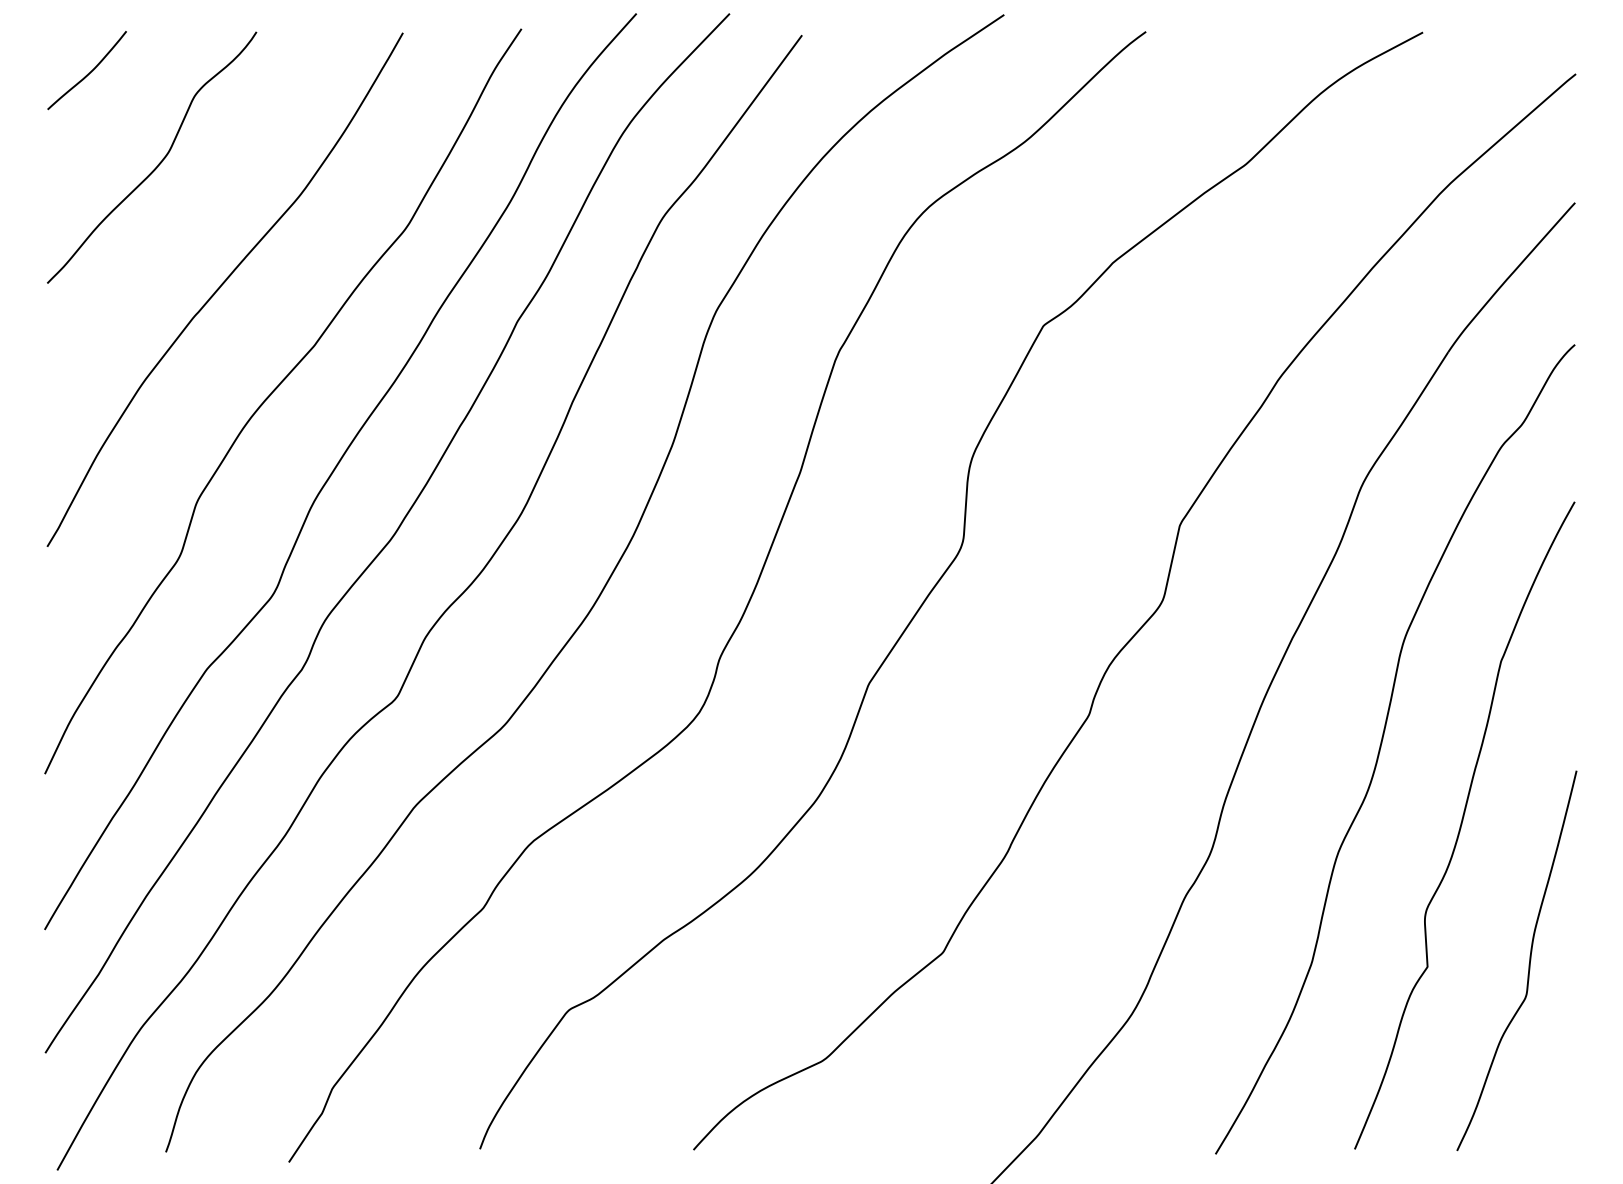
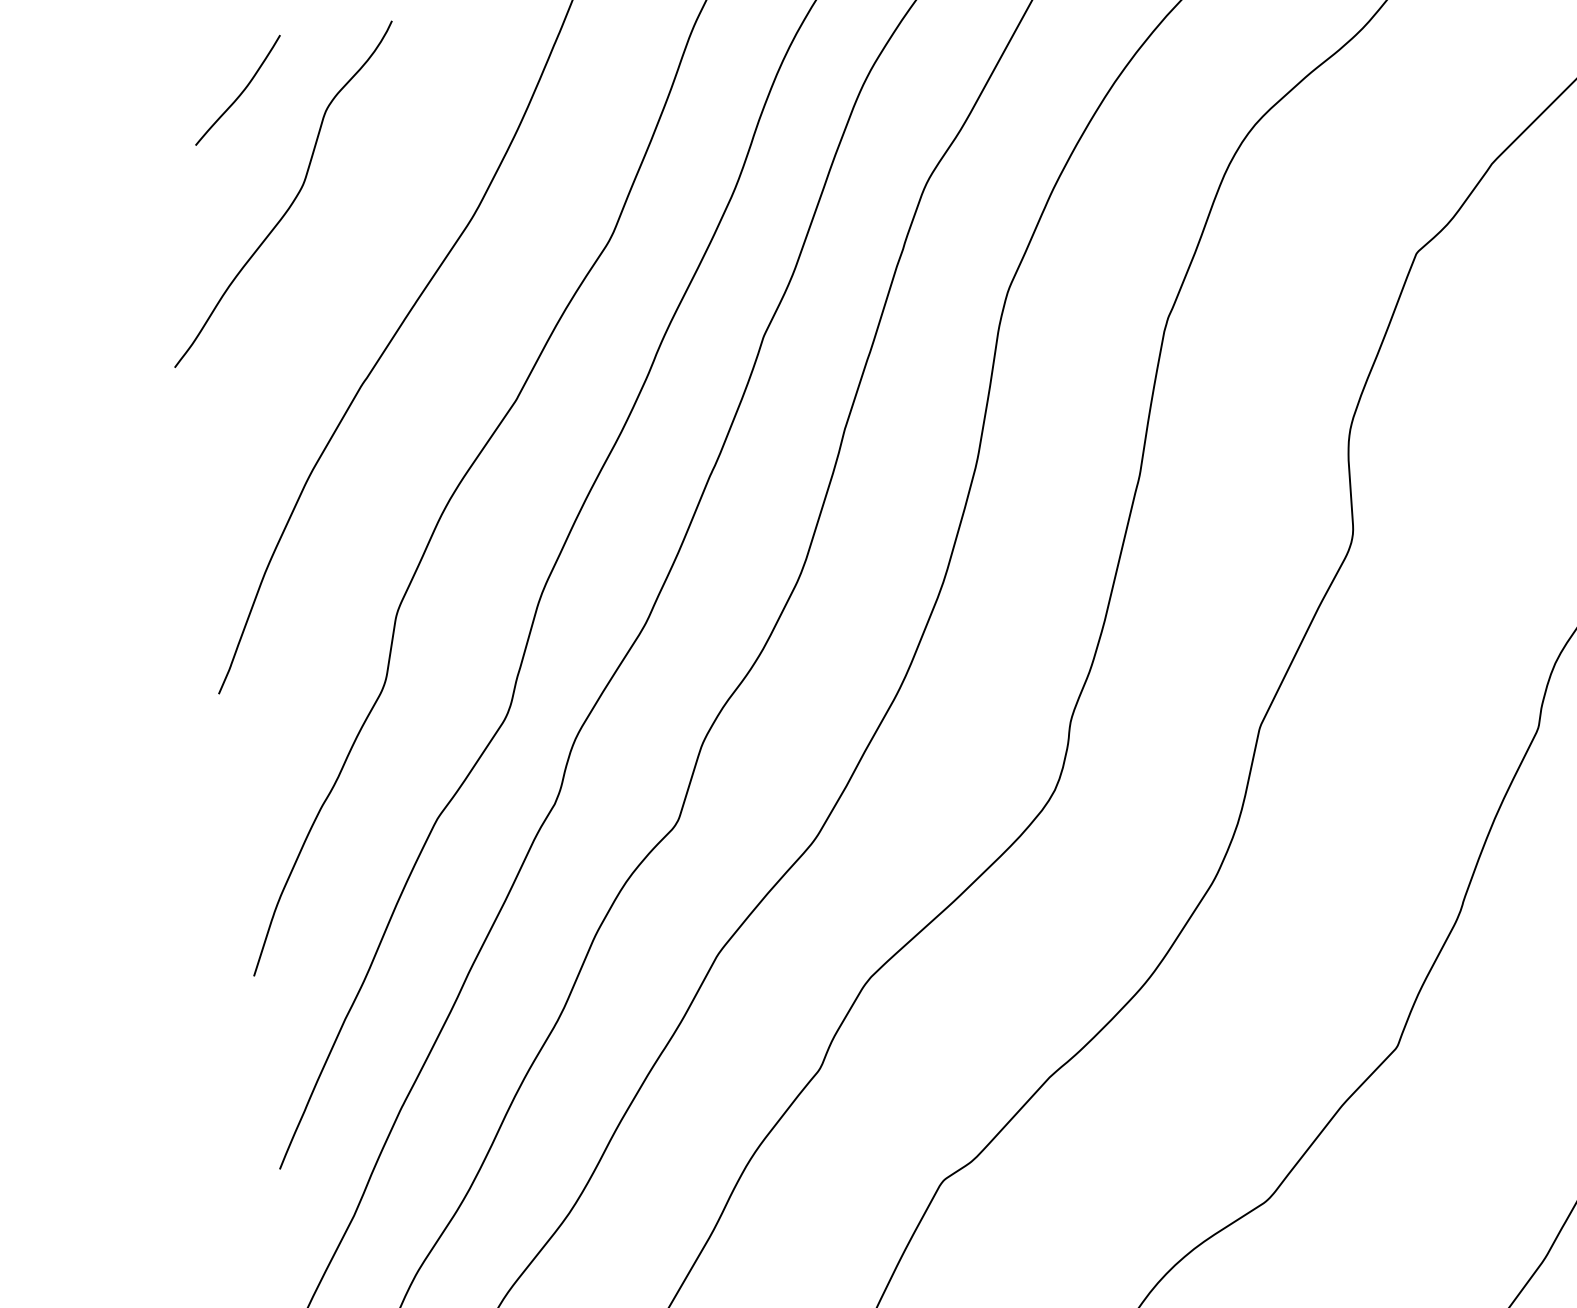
curve: (89, 72) -> (241, 92), moved

